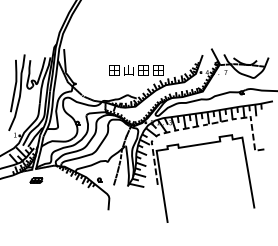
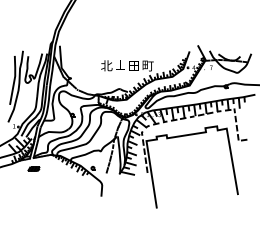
text: (114, 70) -> (107, 65), 田 -> 北
text: (158, 70) -> (148, 65), 田 -> 町

